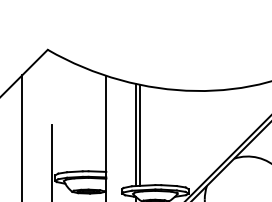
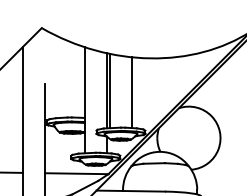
line: (169, 137) -> (131, 92), added

